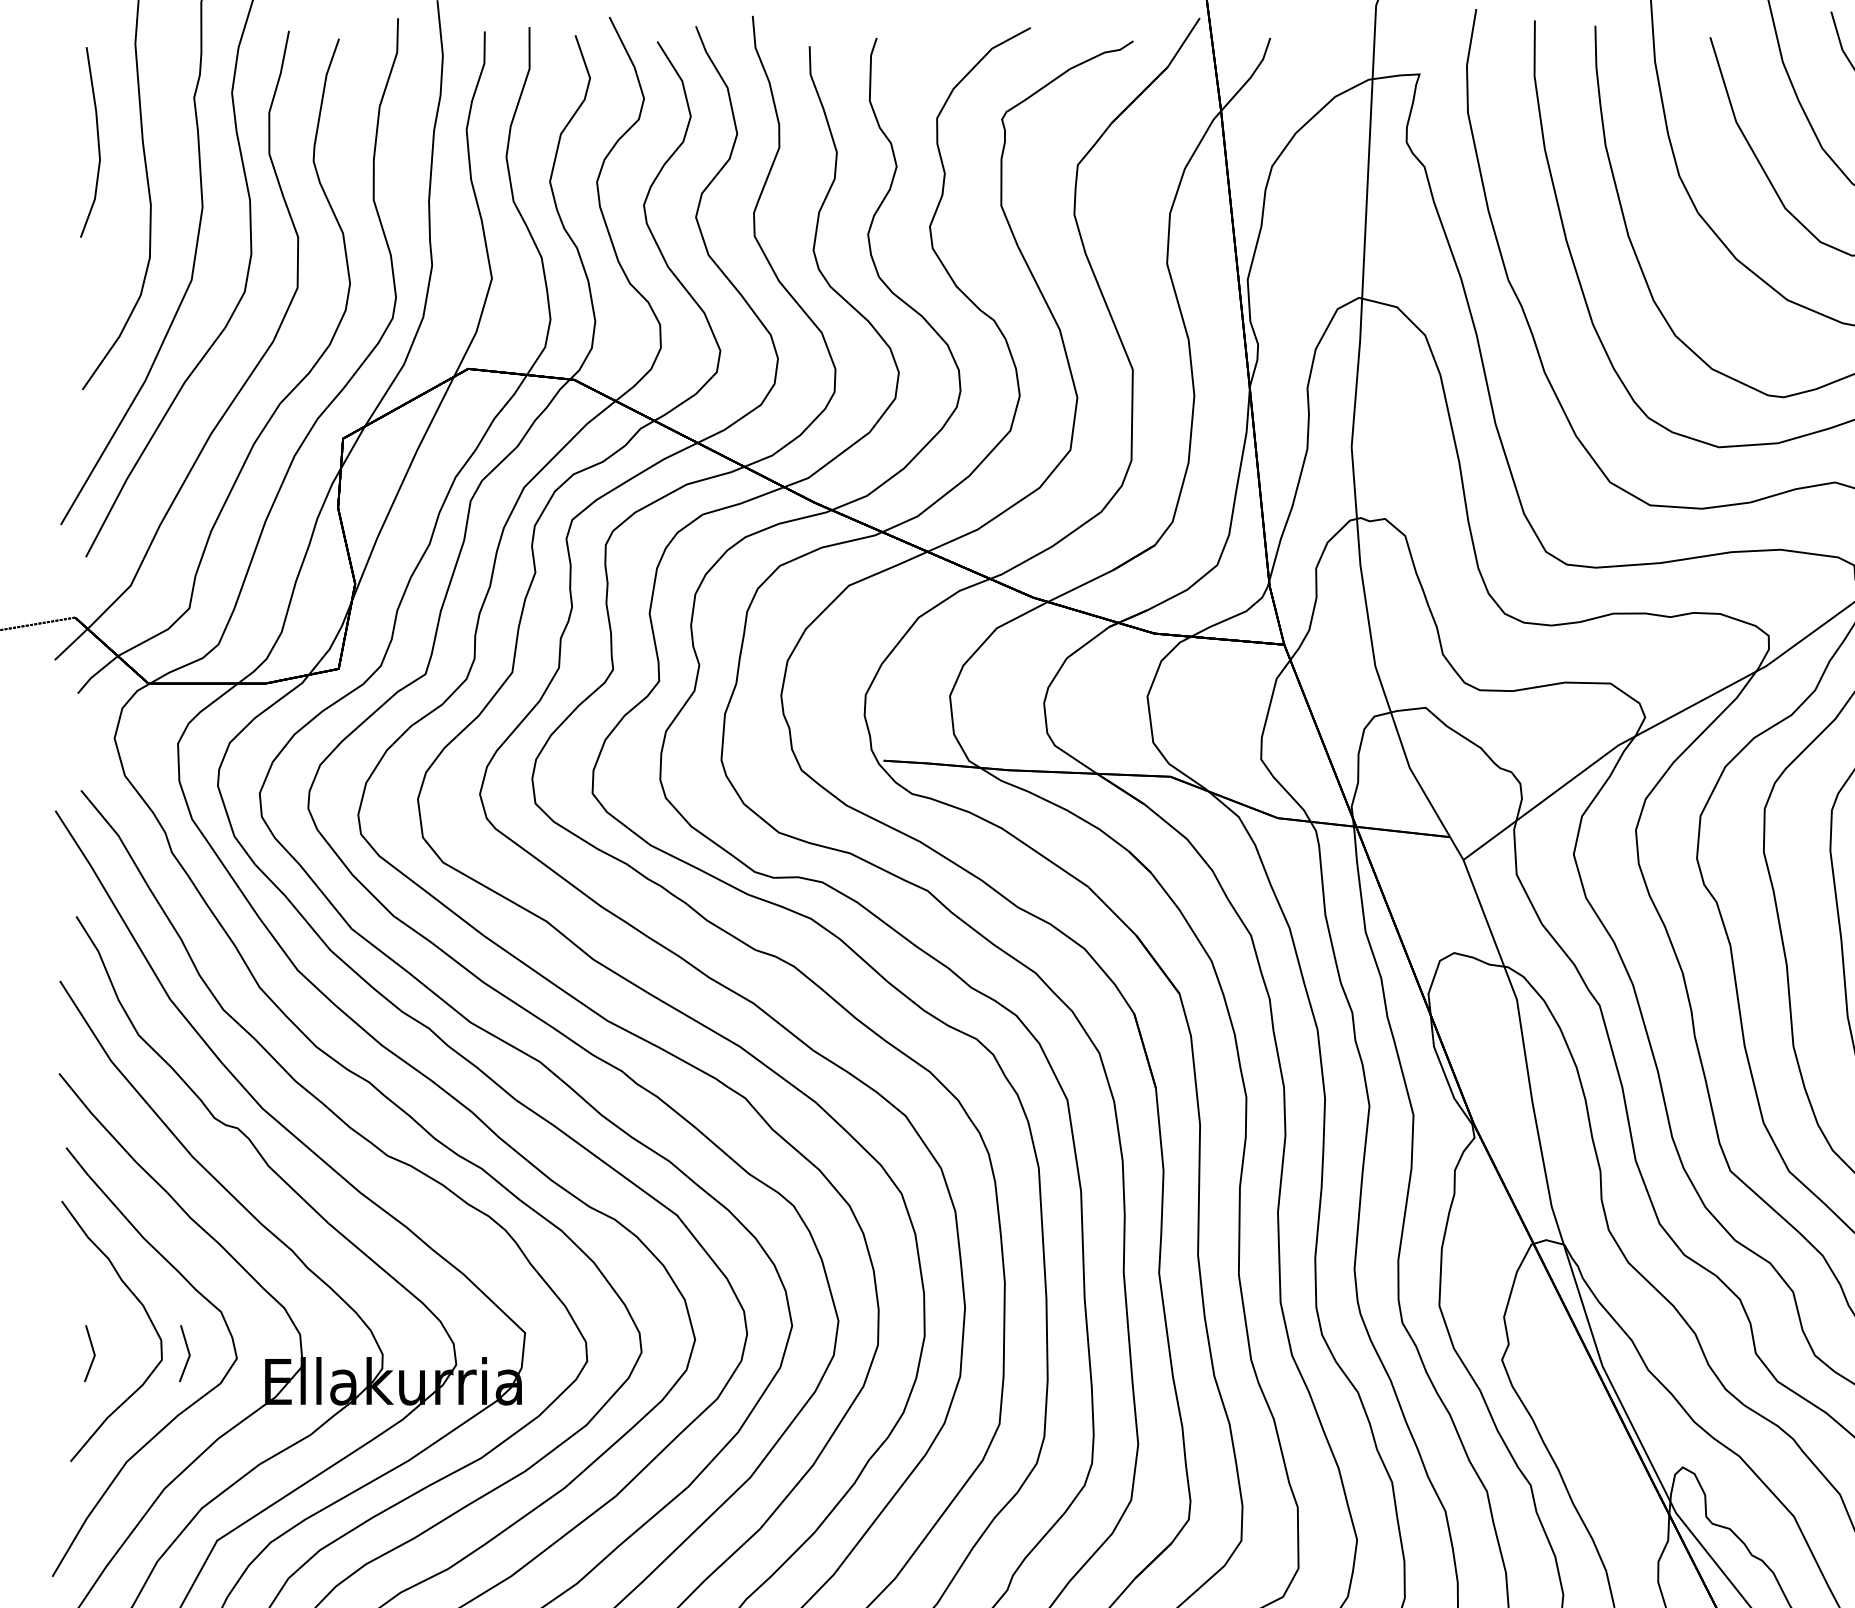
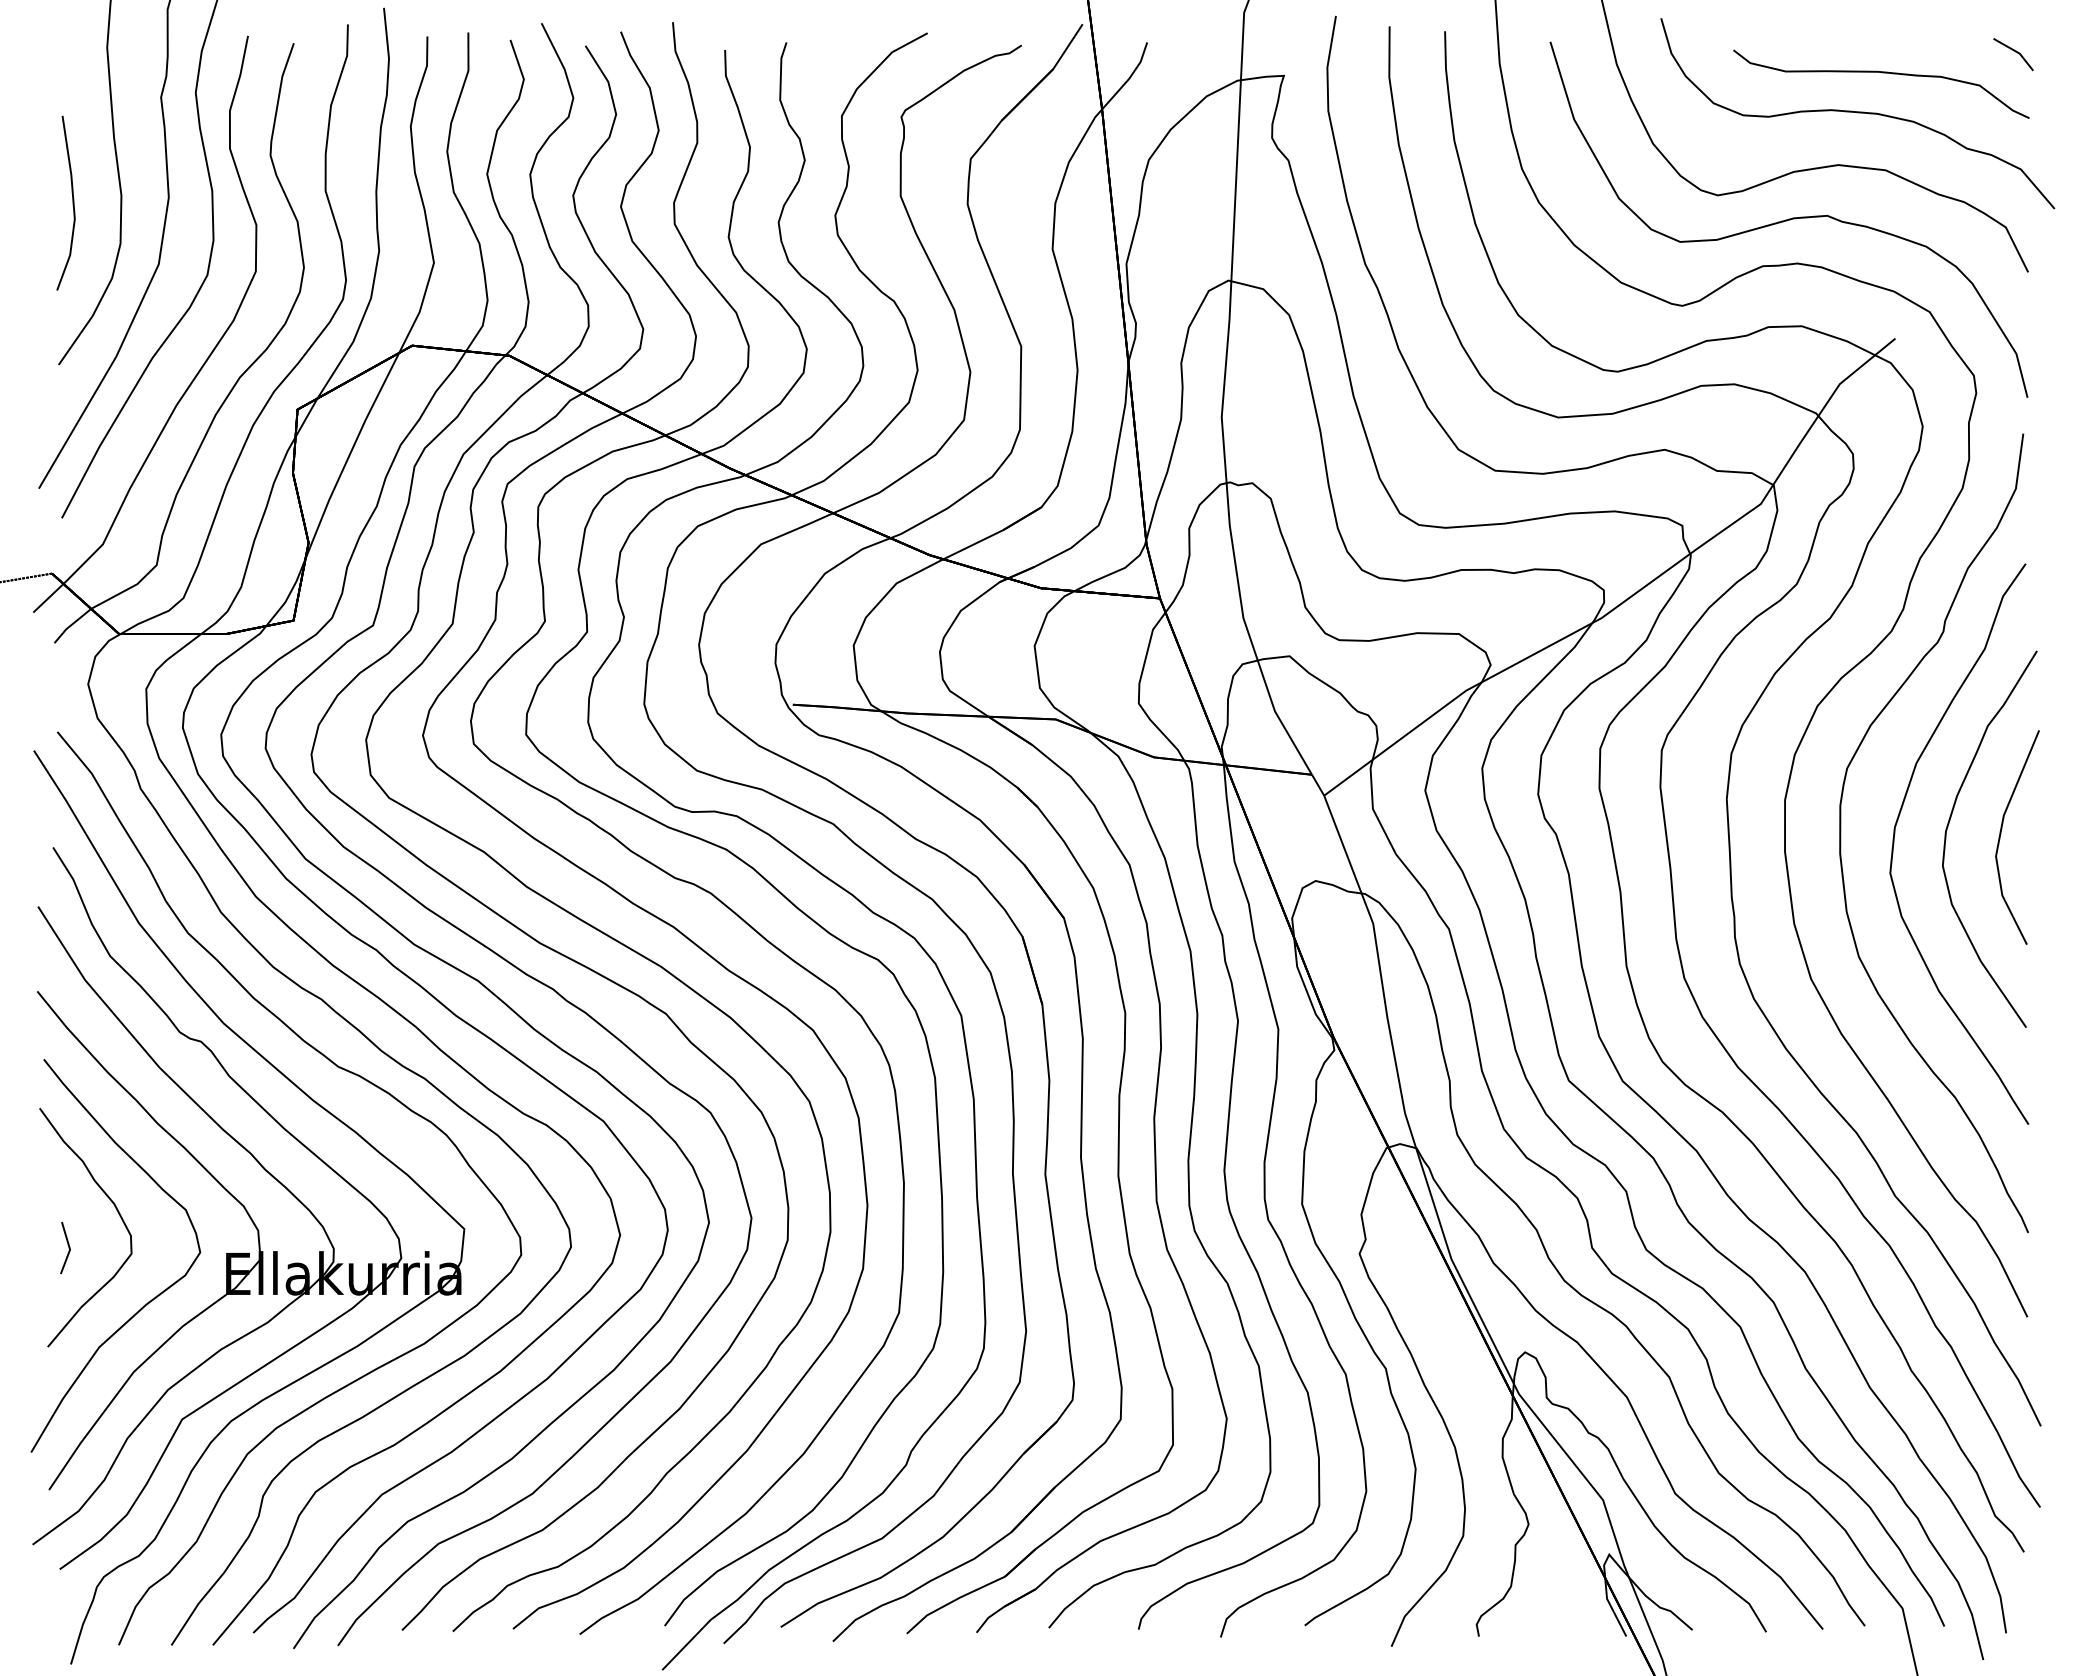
line: (97, 141) -> (72, 202), moved
line: (188, 1354) -> (155, 1248), removed

